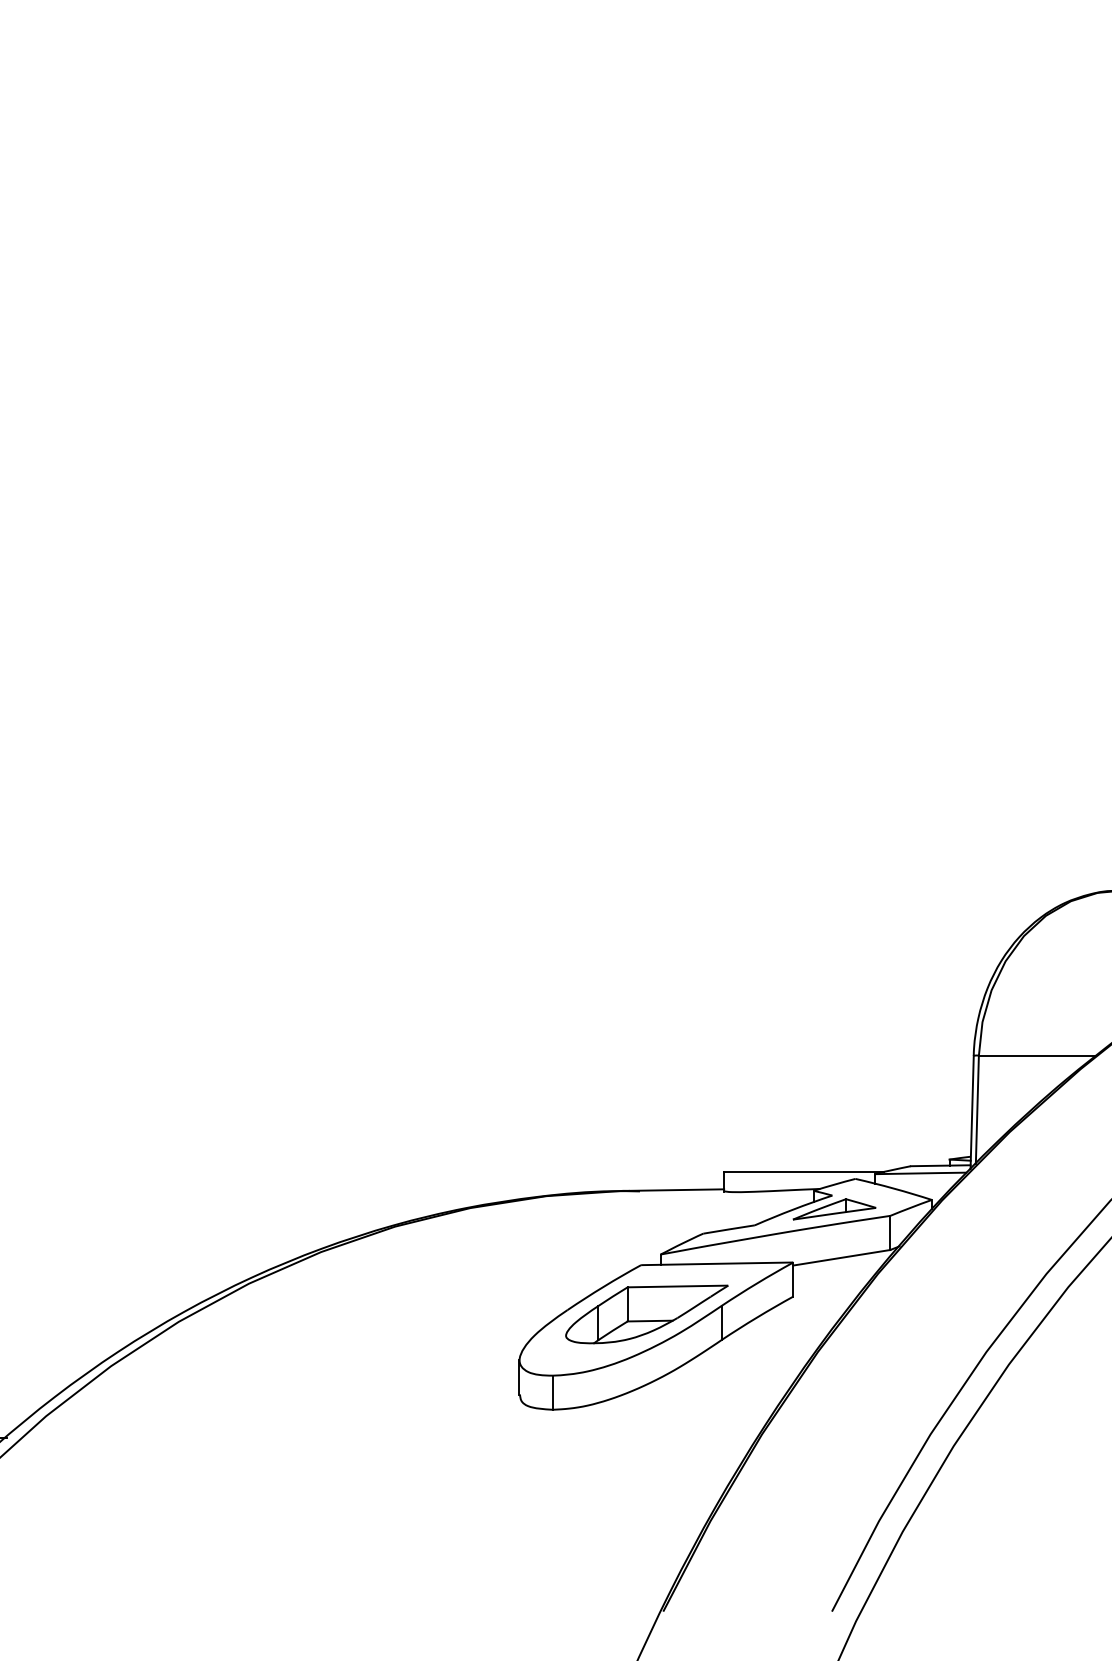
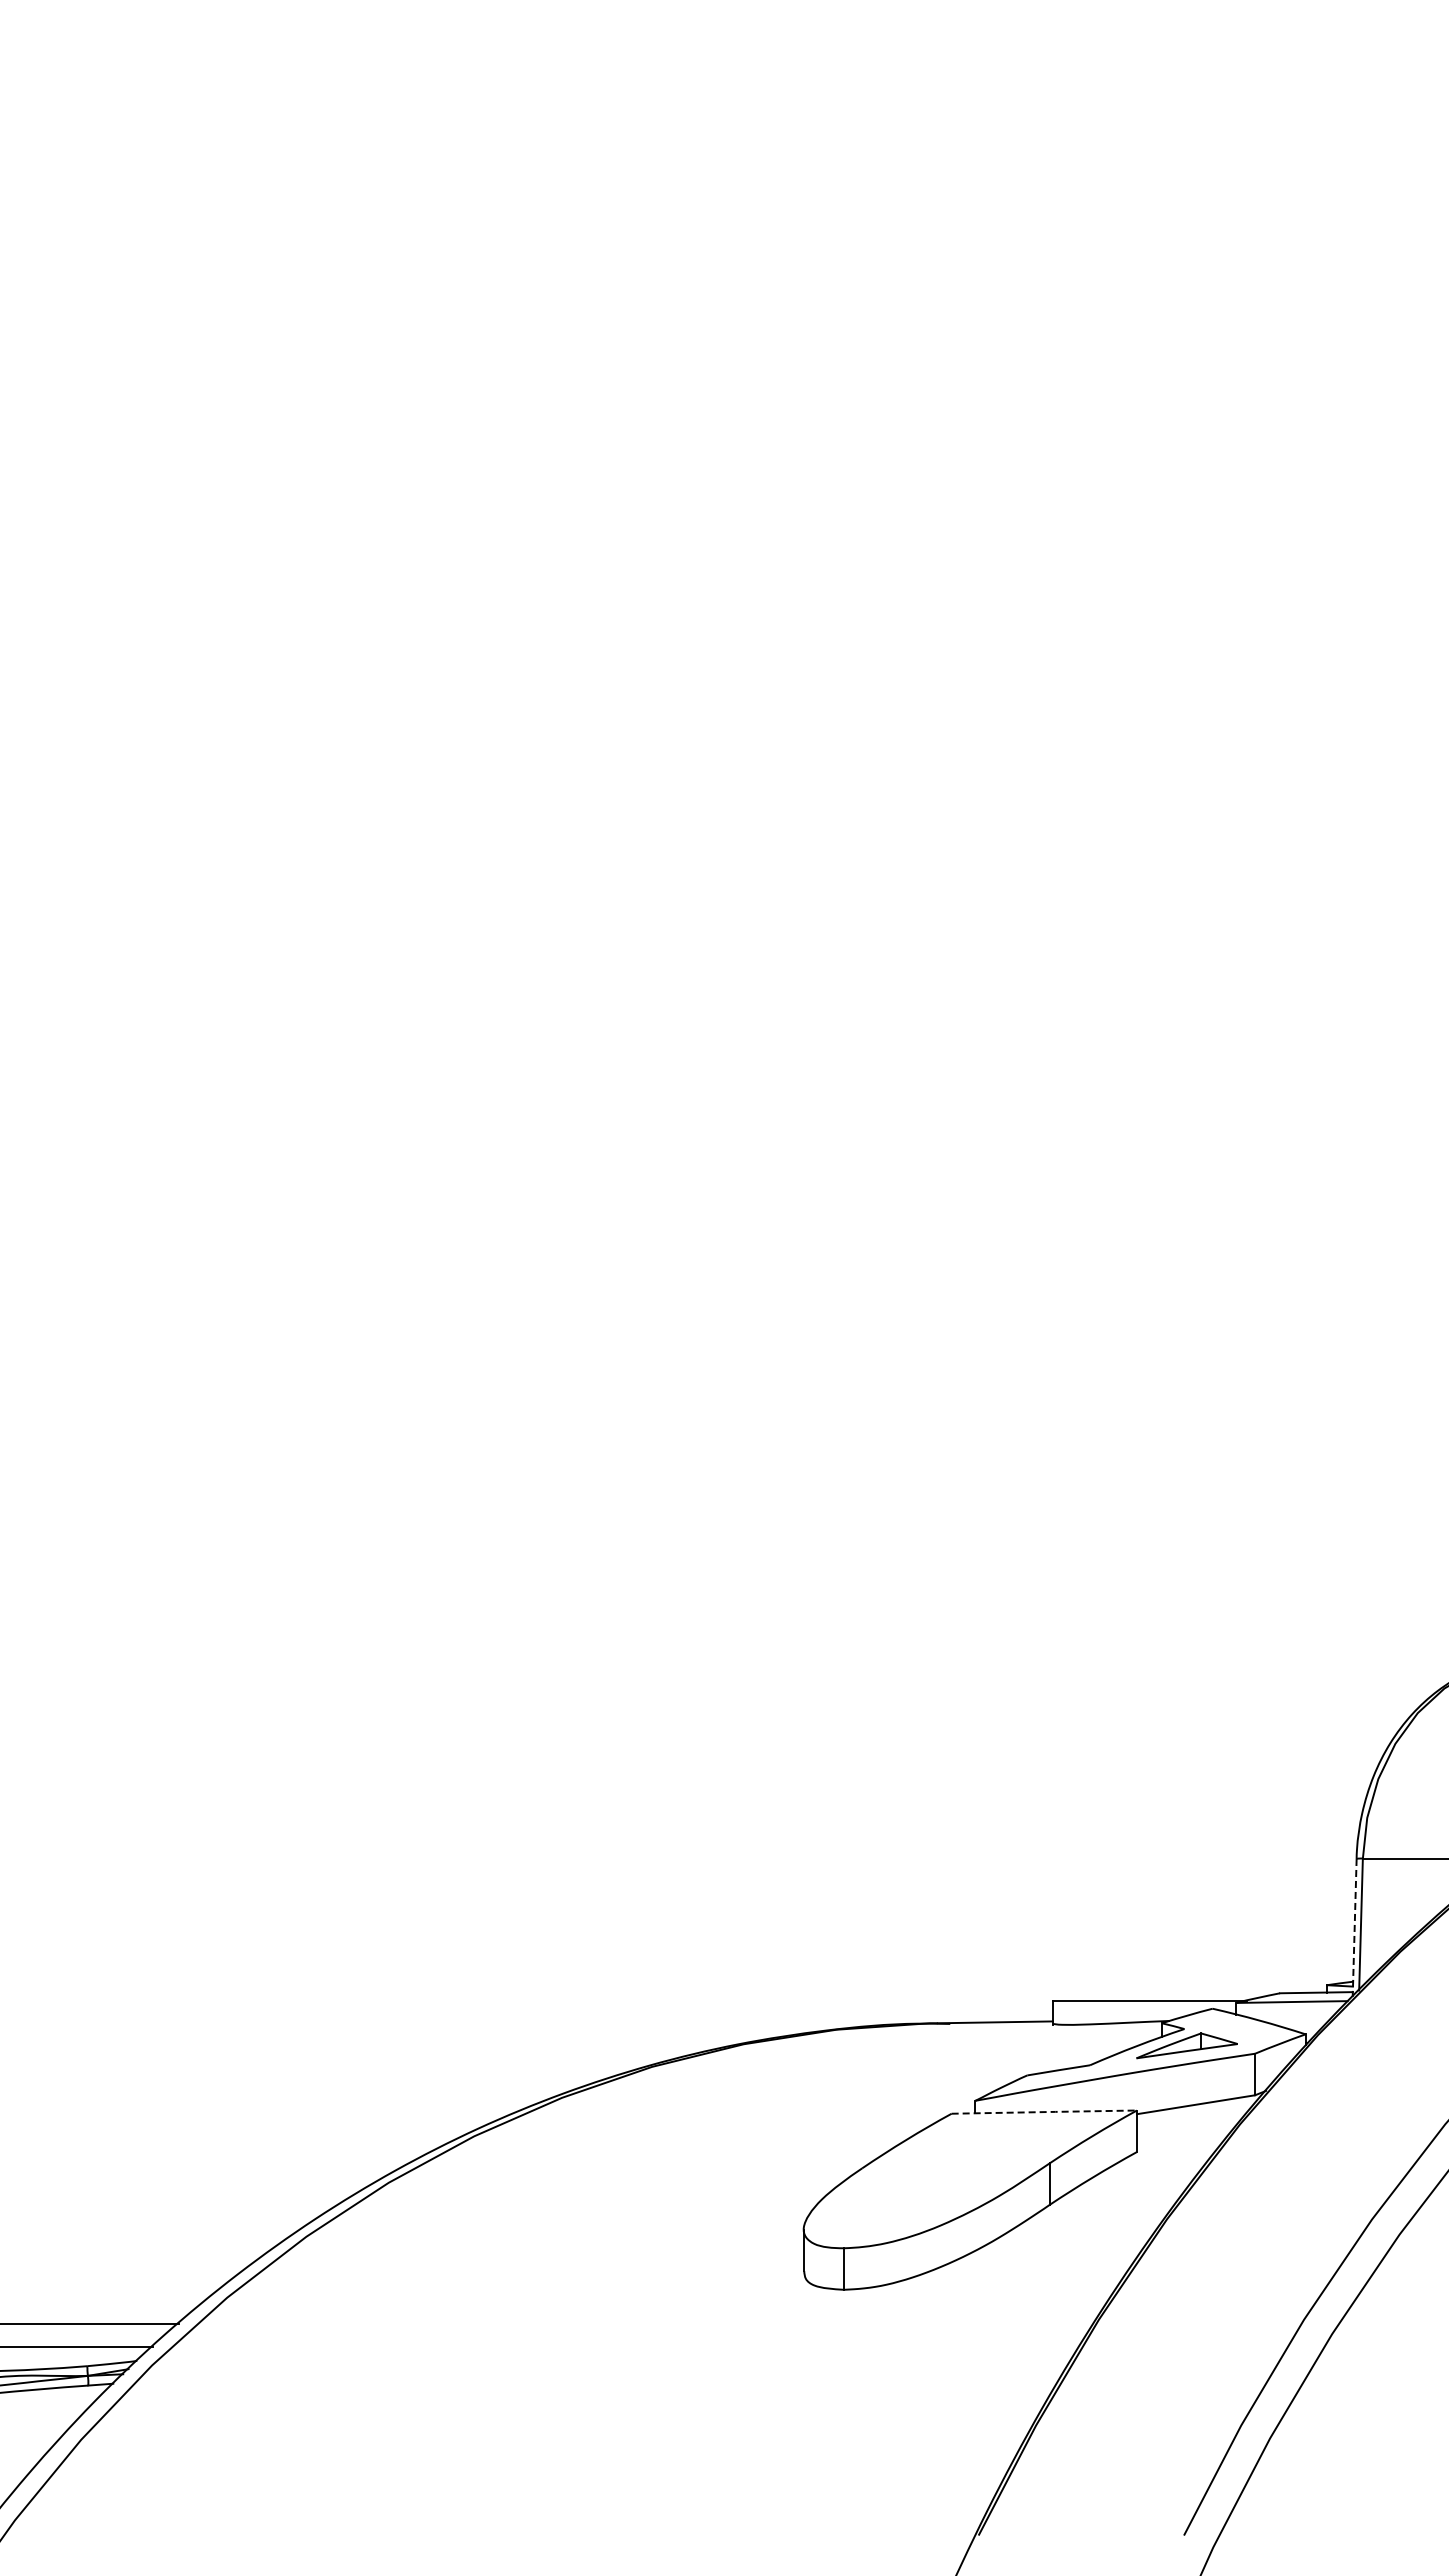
line: (972, 1113) -> (1354, 1928), solid -> dashed
line: (718, 1264) -> (1045, 2112), solid -> dashed
part: (646, 1314) -> (958, 2173), removed

